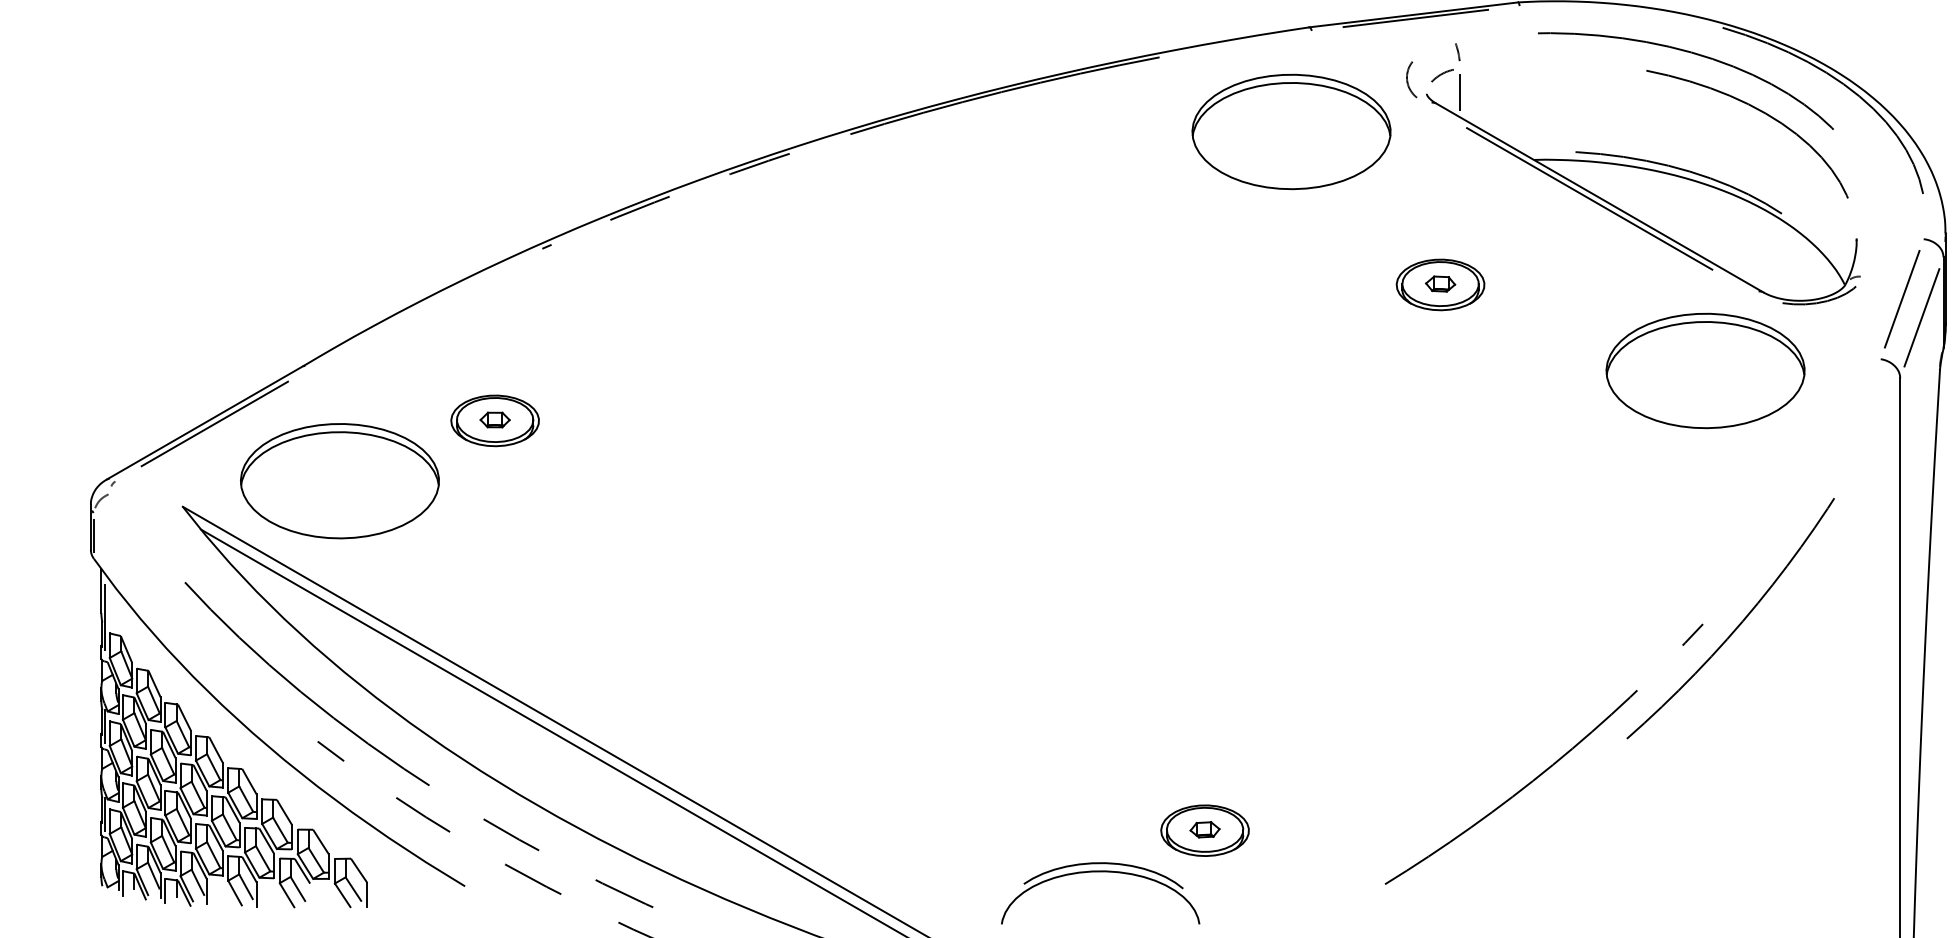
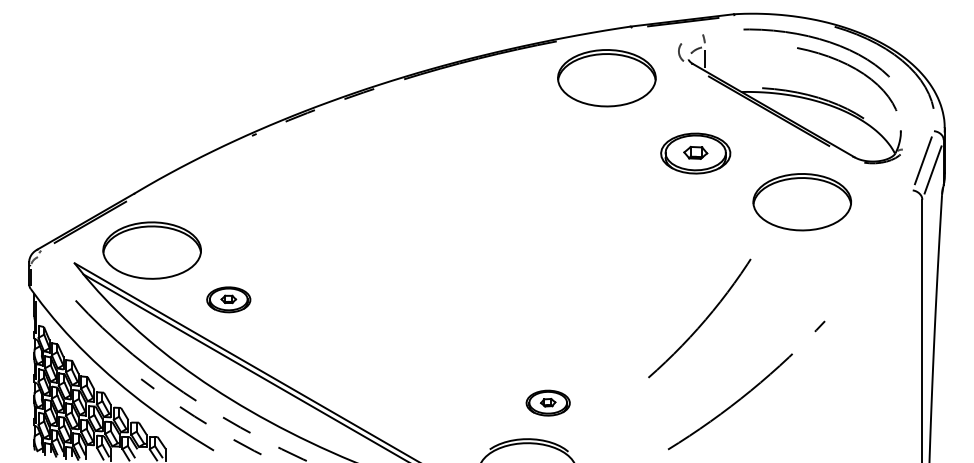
part: (1290, 132) -> (606, 78), moved
part: (1438, 284) -> (694, 153), size x1.6
part: (1703, 371) -> (801, 202), moved
part: (494, 420) -> (228, 299), moved
arc: (1736, 624) -> (702, 321), moved
part: (1203, 829) -> (547, 402), moved

